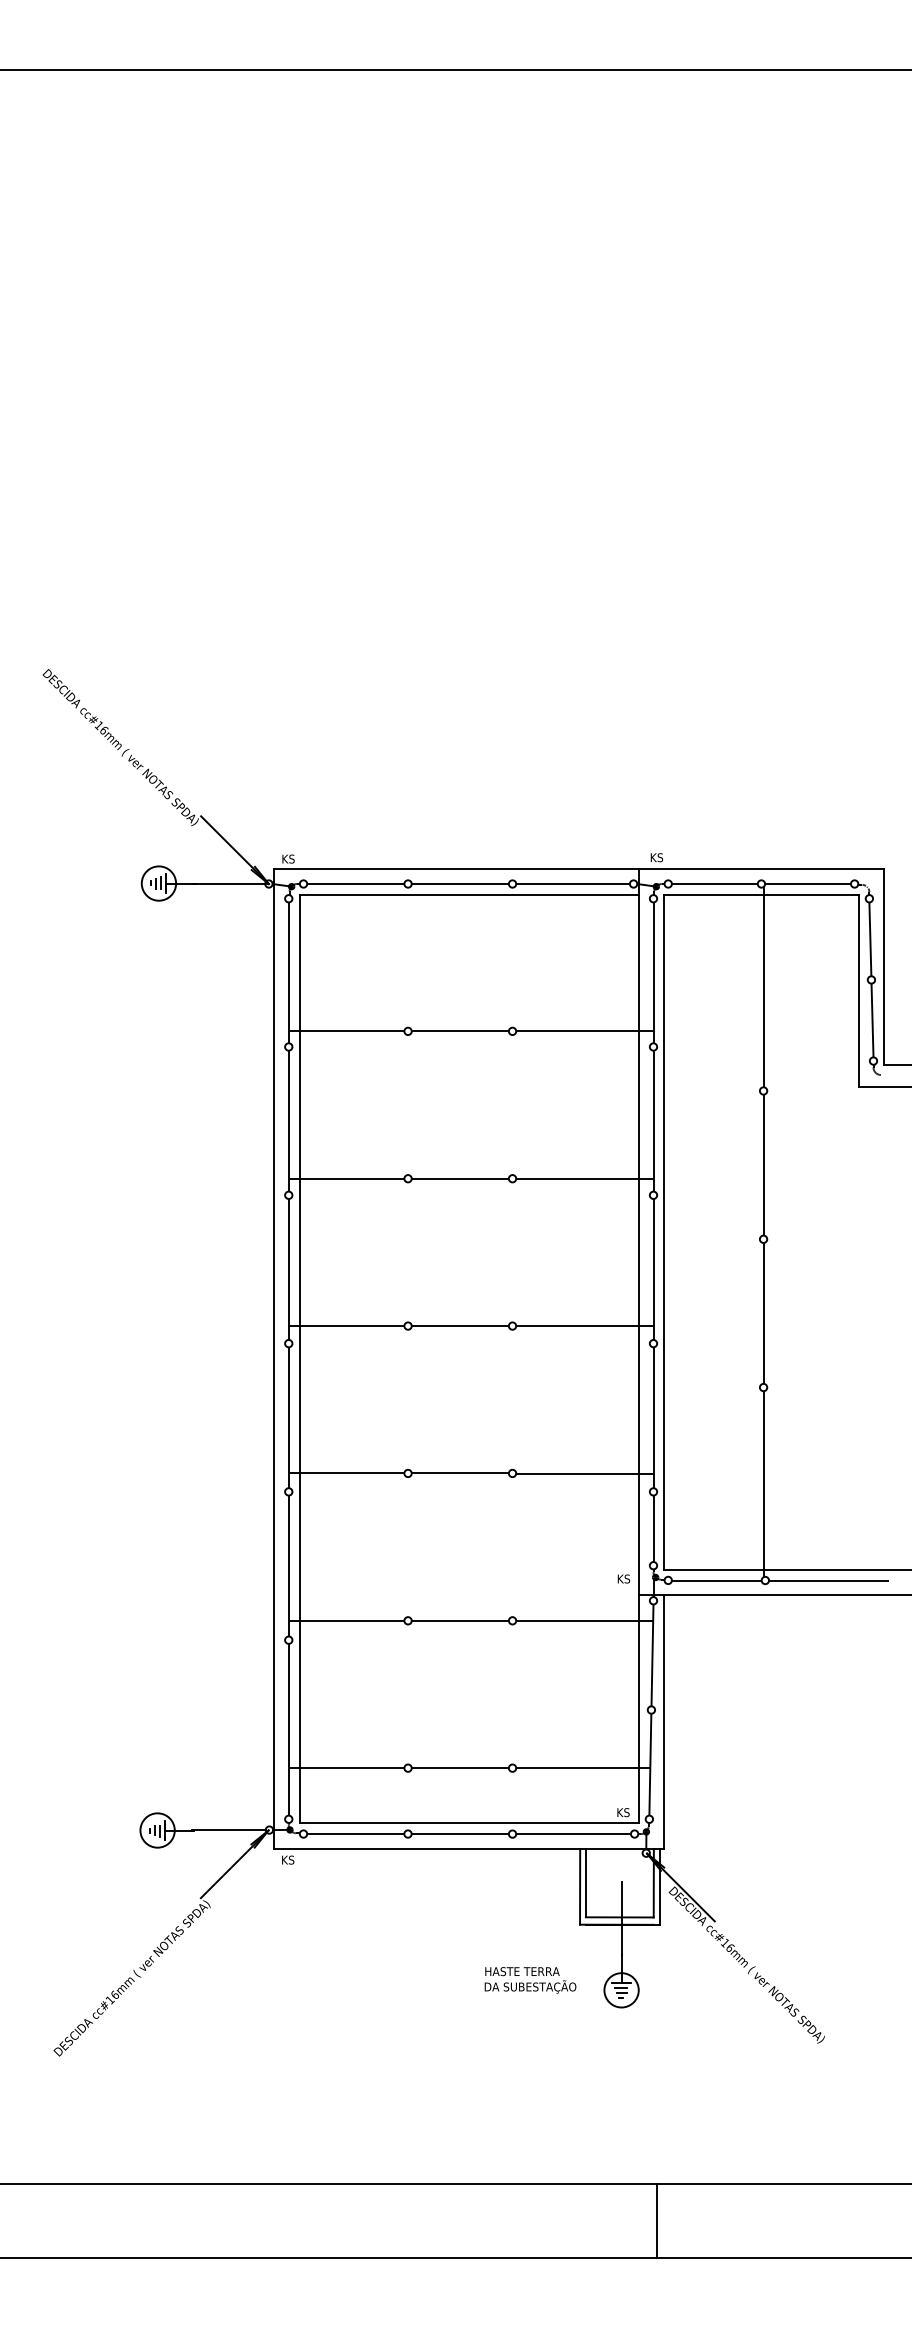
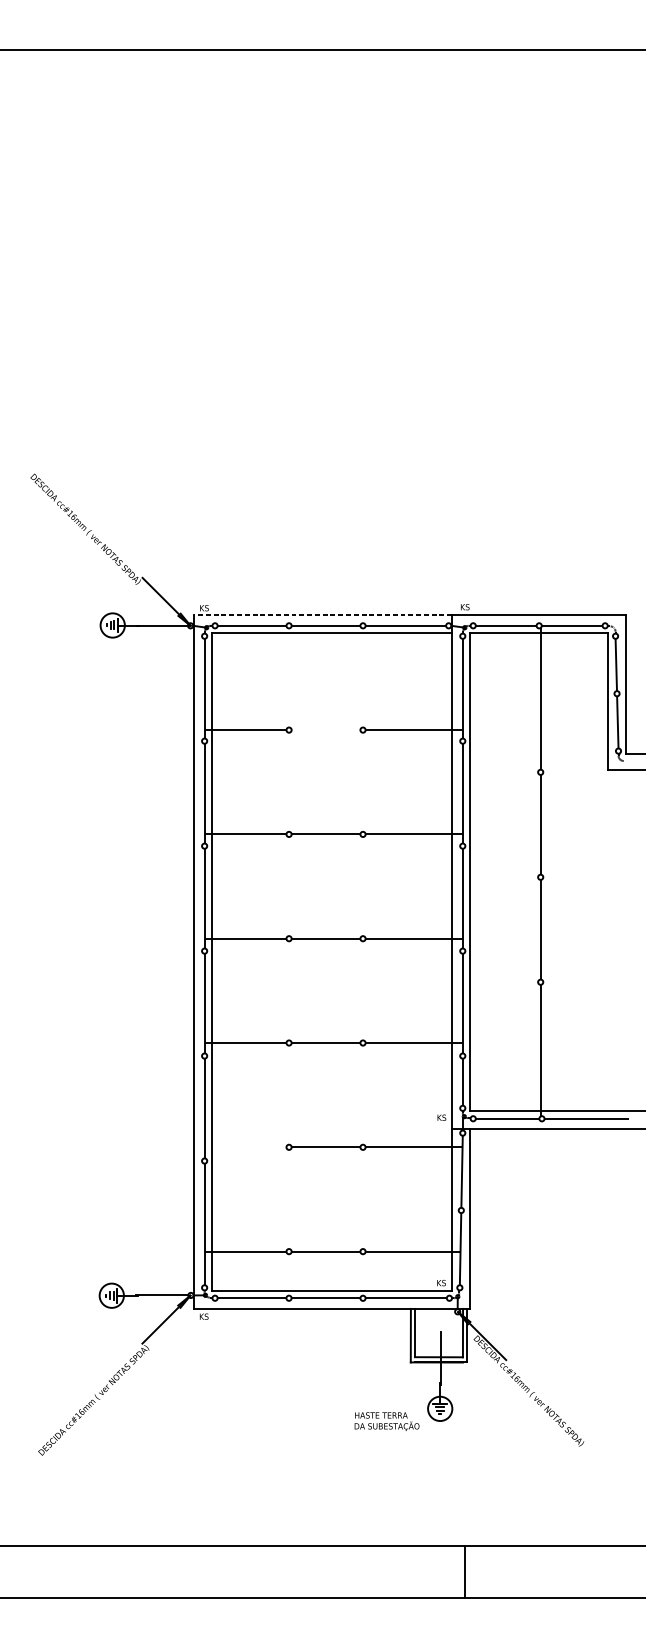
line: (455, 869) -> (322, 615), solid -> dashed
line: (459, 1031) -> (325, 730), removed
line: (346, 1620) -> (245, 1147), removed
text: (530, 1980) -> (387, 1421), moved

